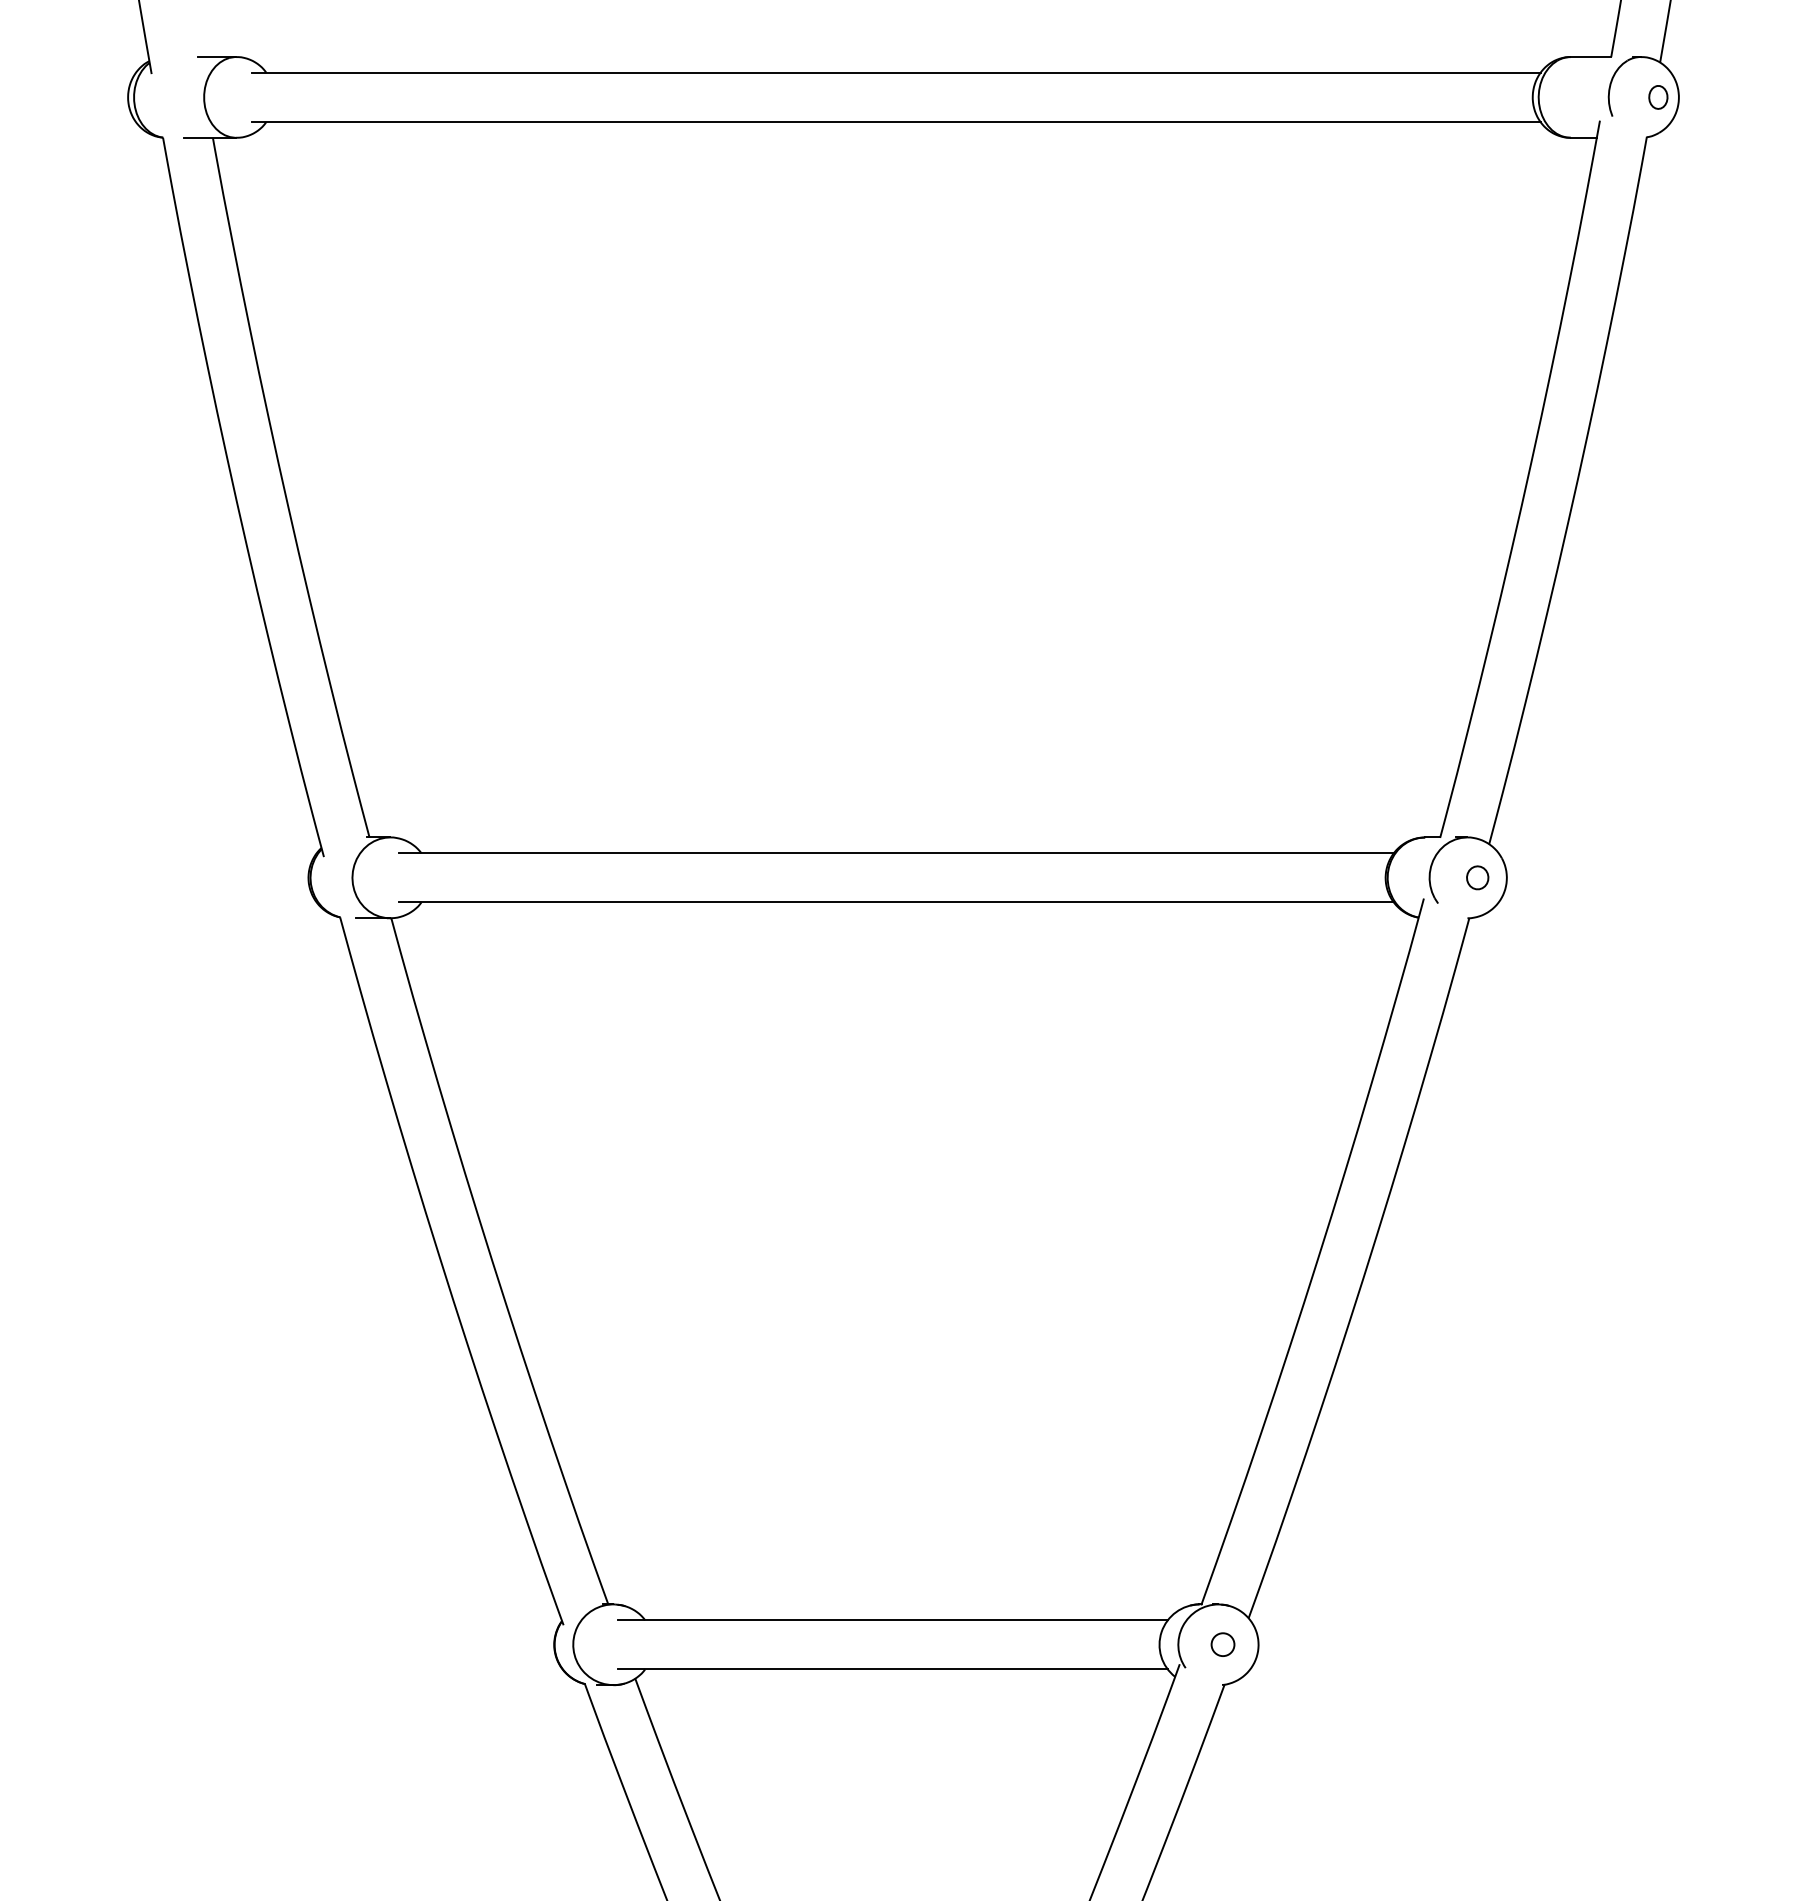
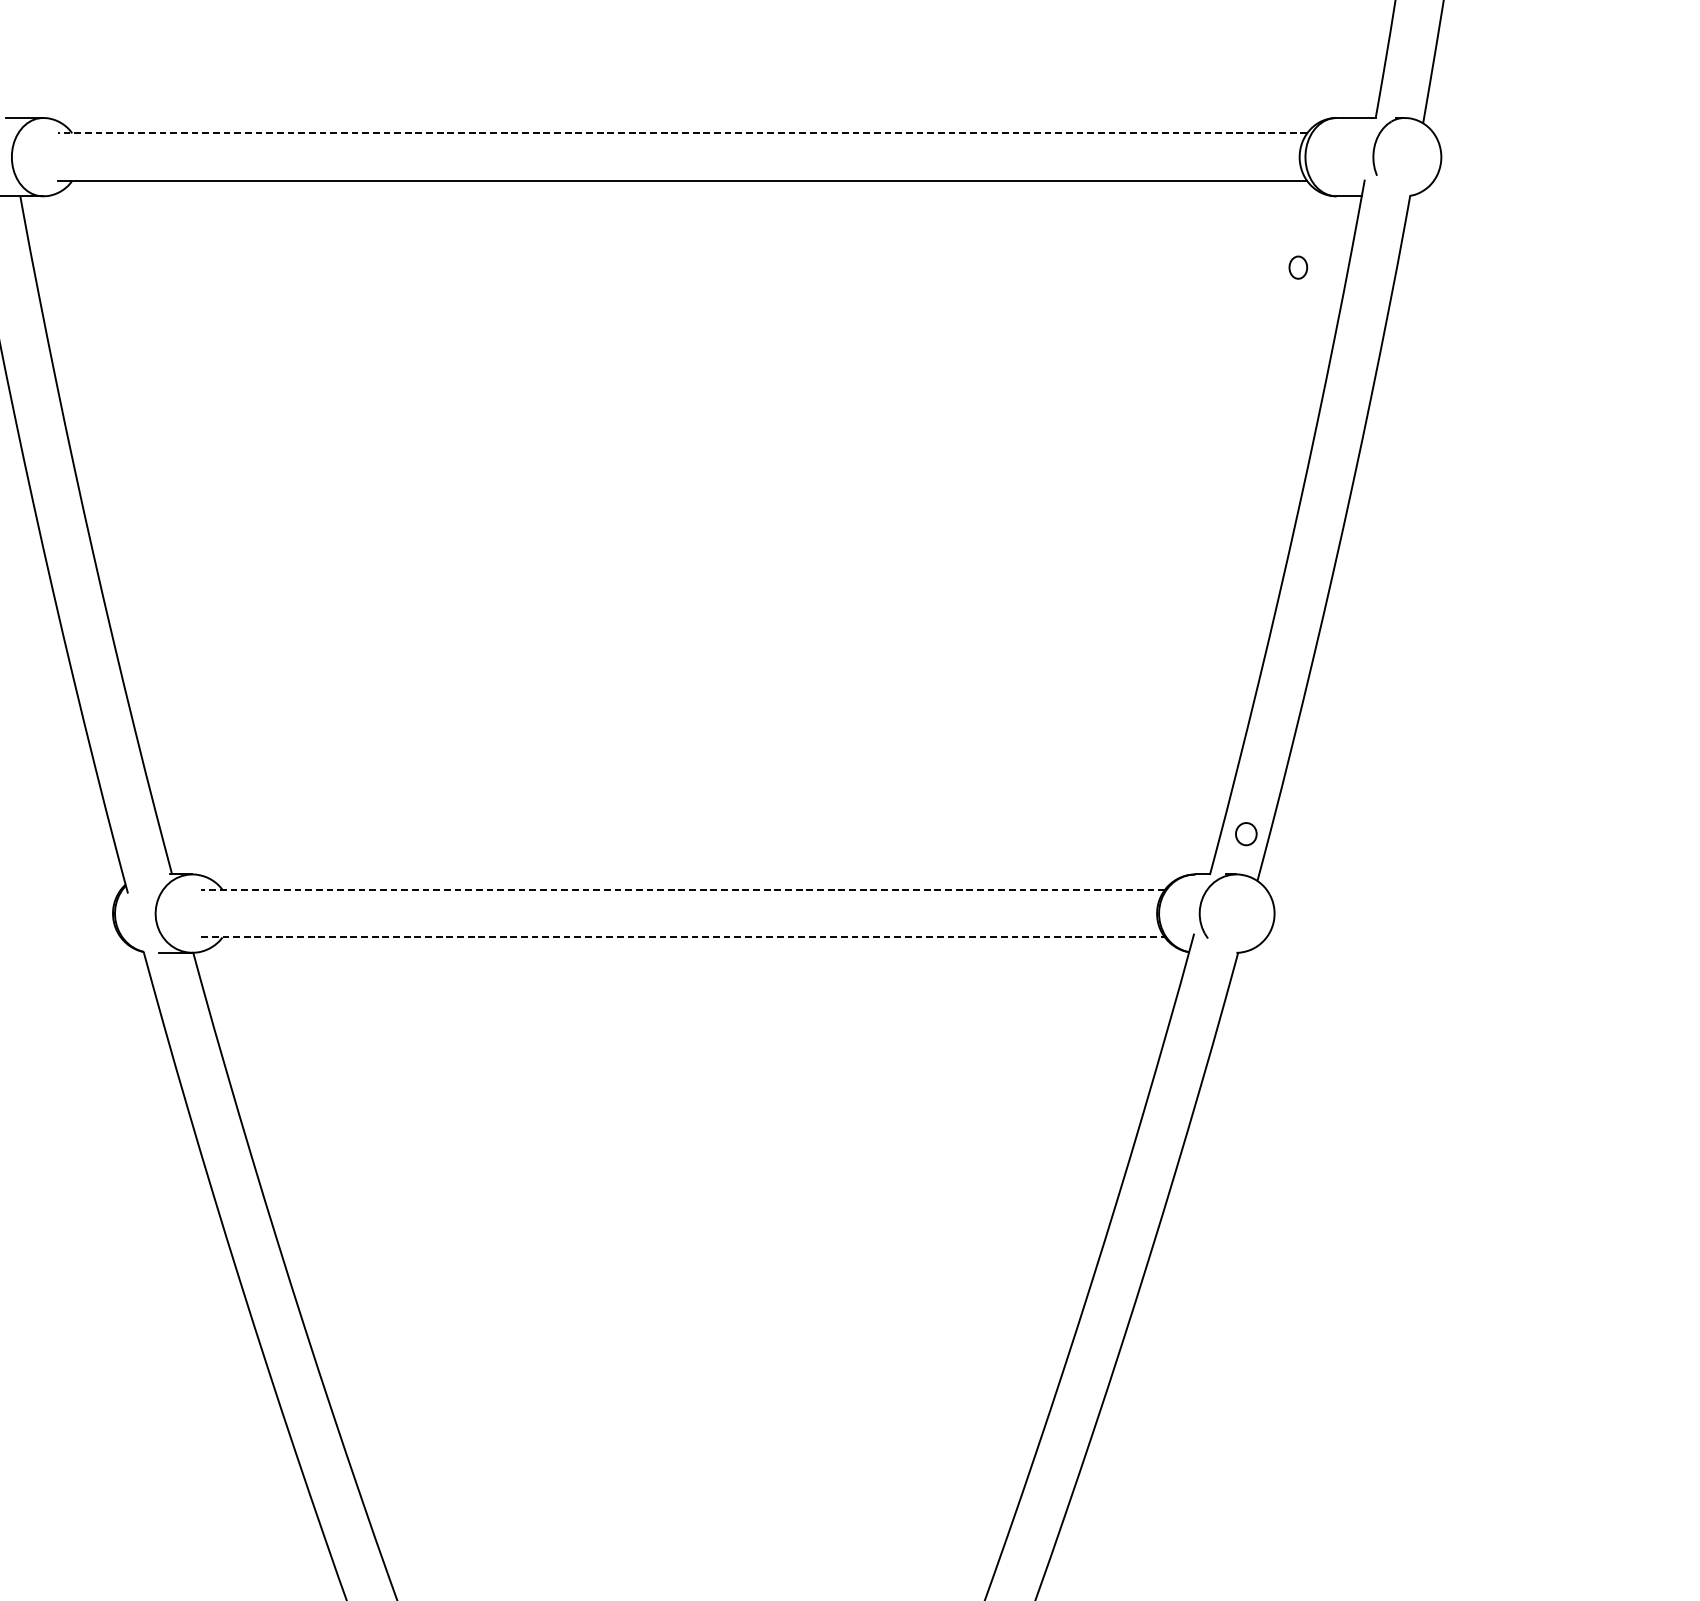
line: (895, 72) -> (681, 133), solid -> dashed
part: (1658, 97) -> (1298, 267), moved
line: (896, 853) -> (682, 890), solid -> dashed
part: (1477, 877) -> (1246, 833), moved
line: (897, 902) -> (683, 937), solid -> dashed

